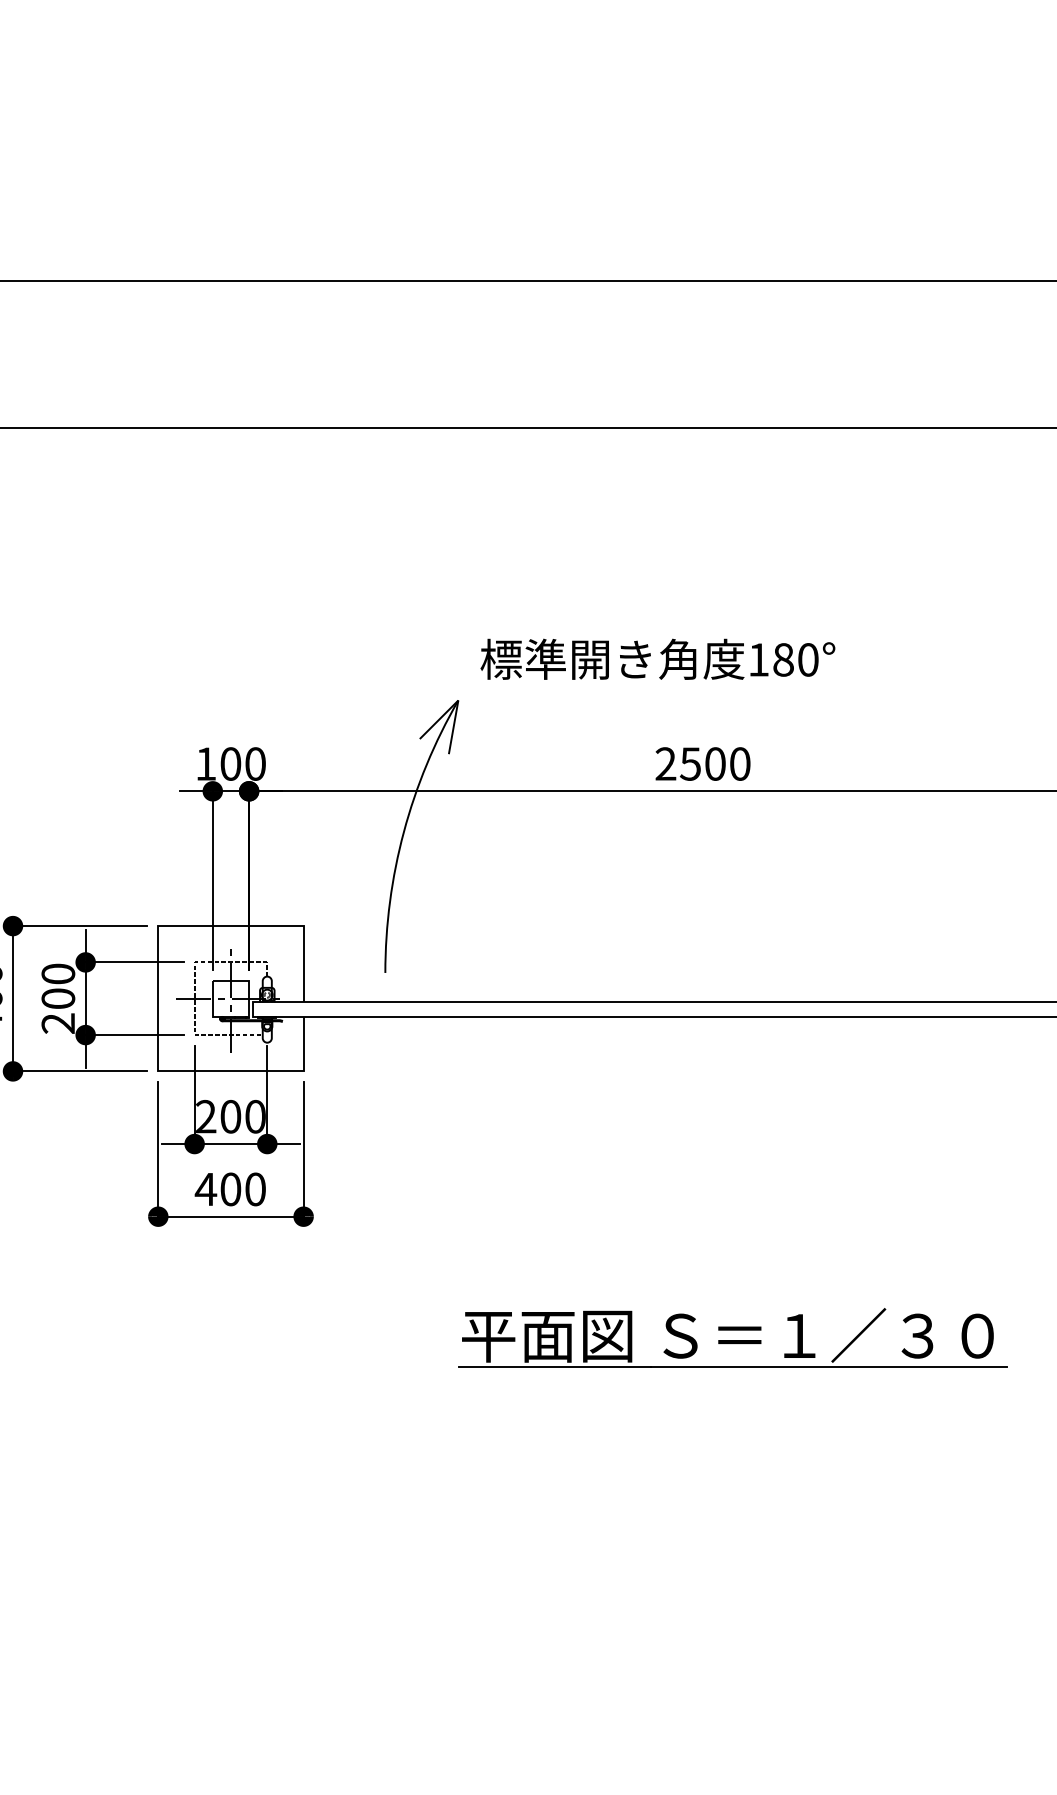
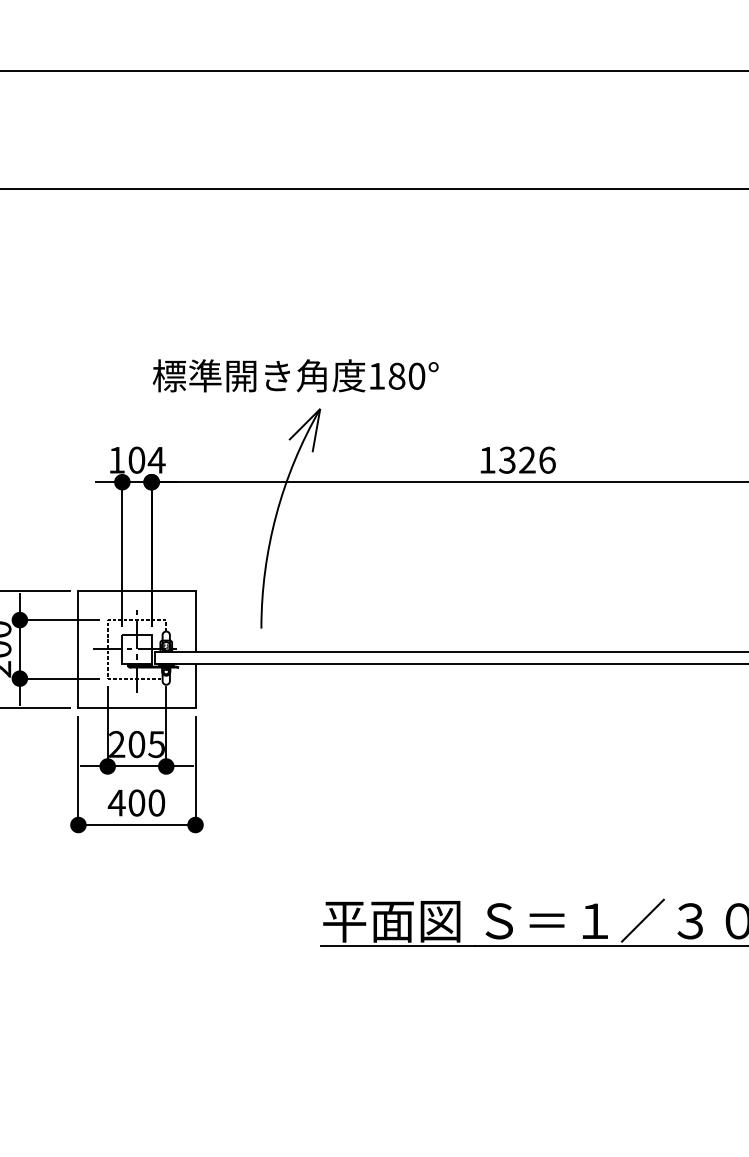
text: (657, 658) -> (295, 375), moved
text: (255, 763) -> (156, 459), 100 -> 104
text: (702, 763) -> (516, 459), 2500 -> 1326
text: (254, 1116) -> (155, 744), 200 -> 205

